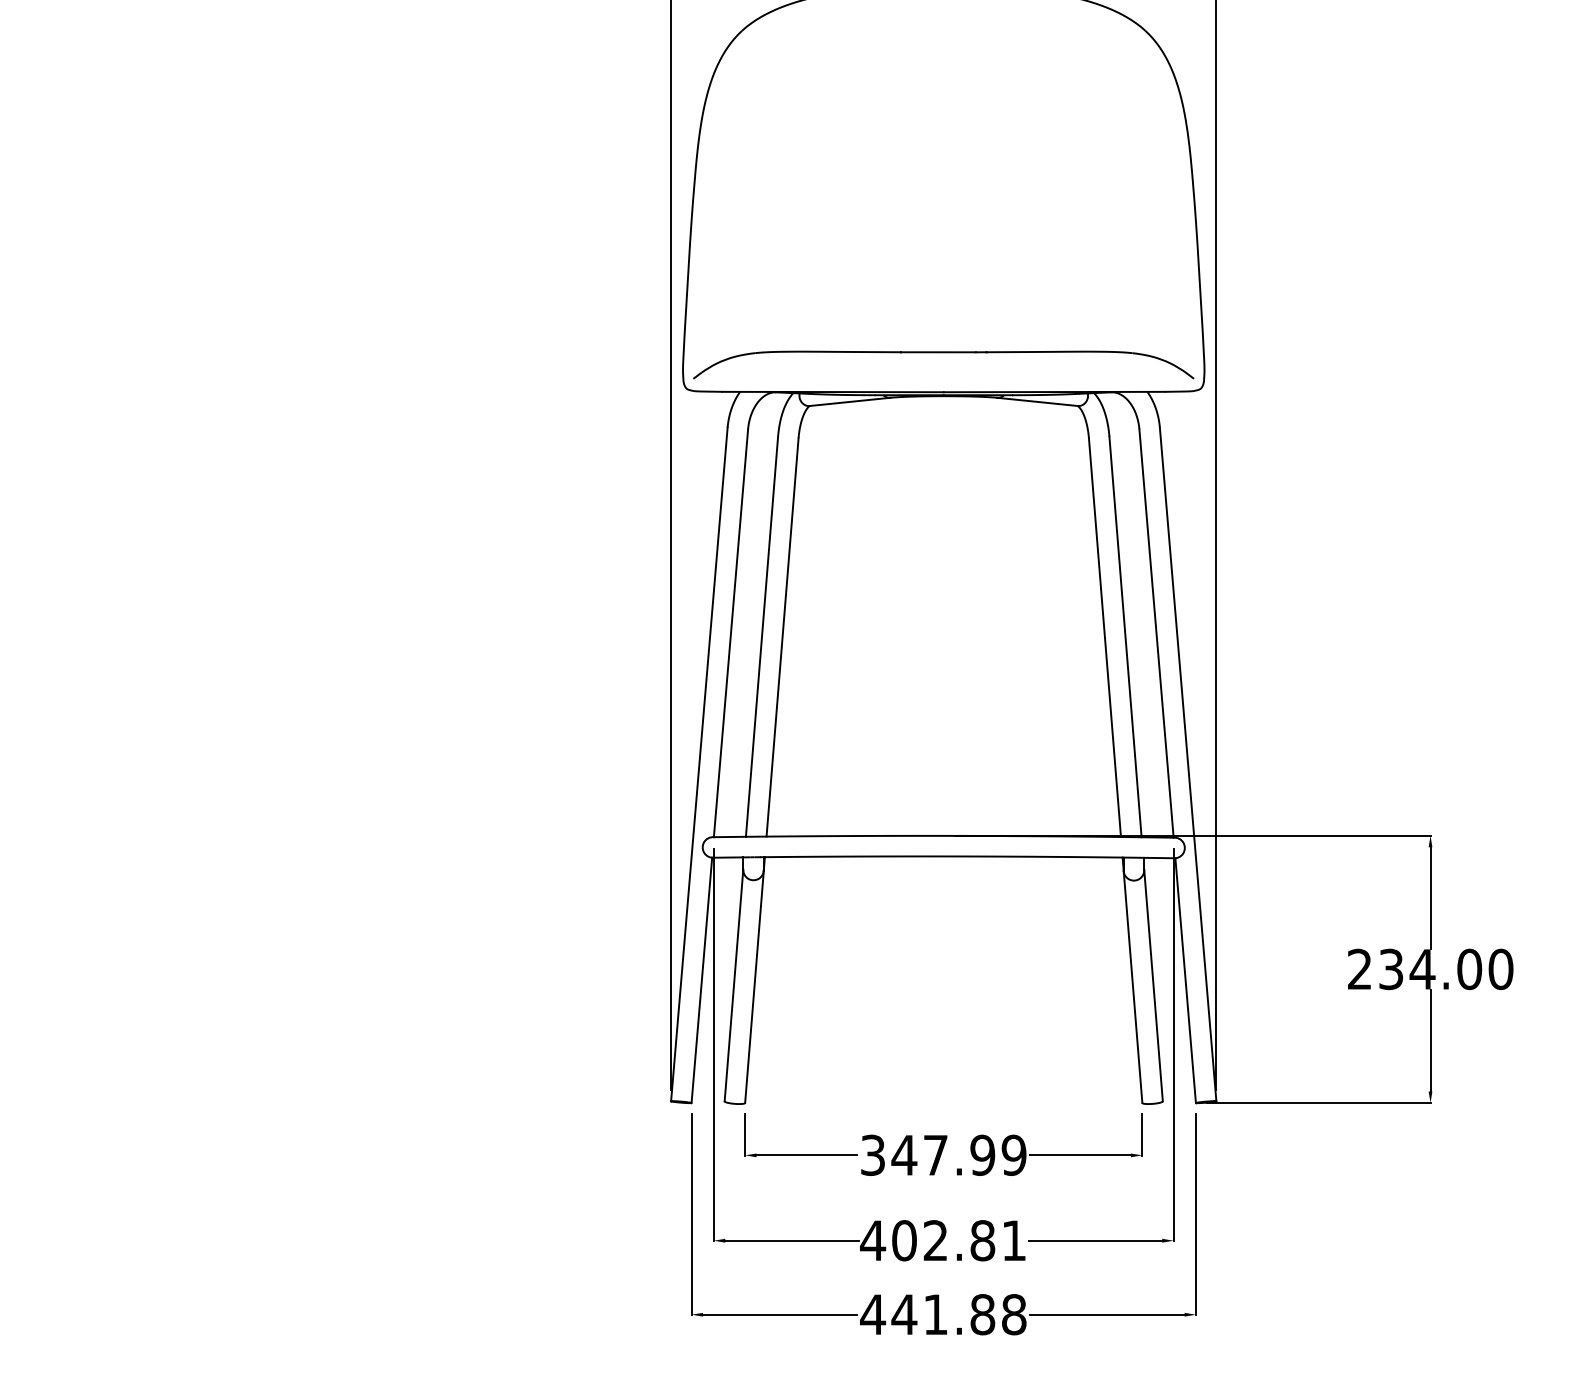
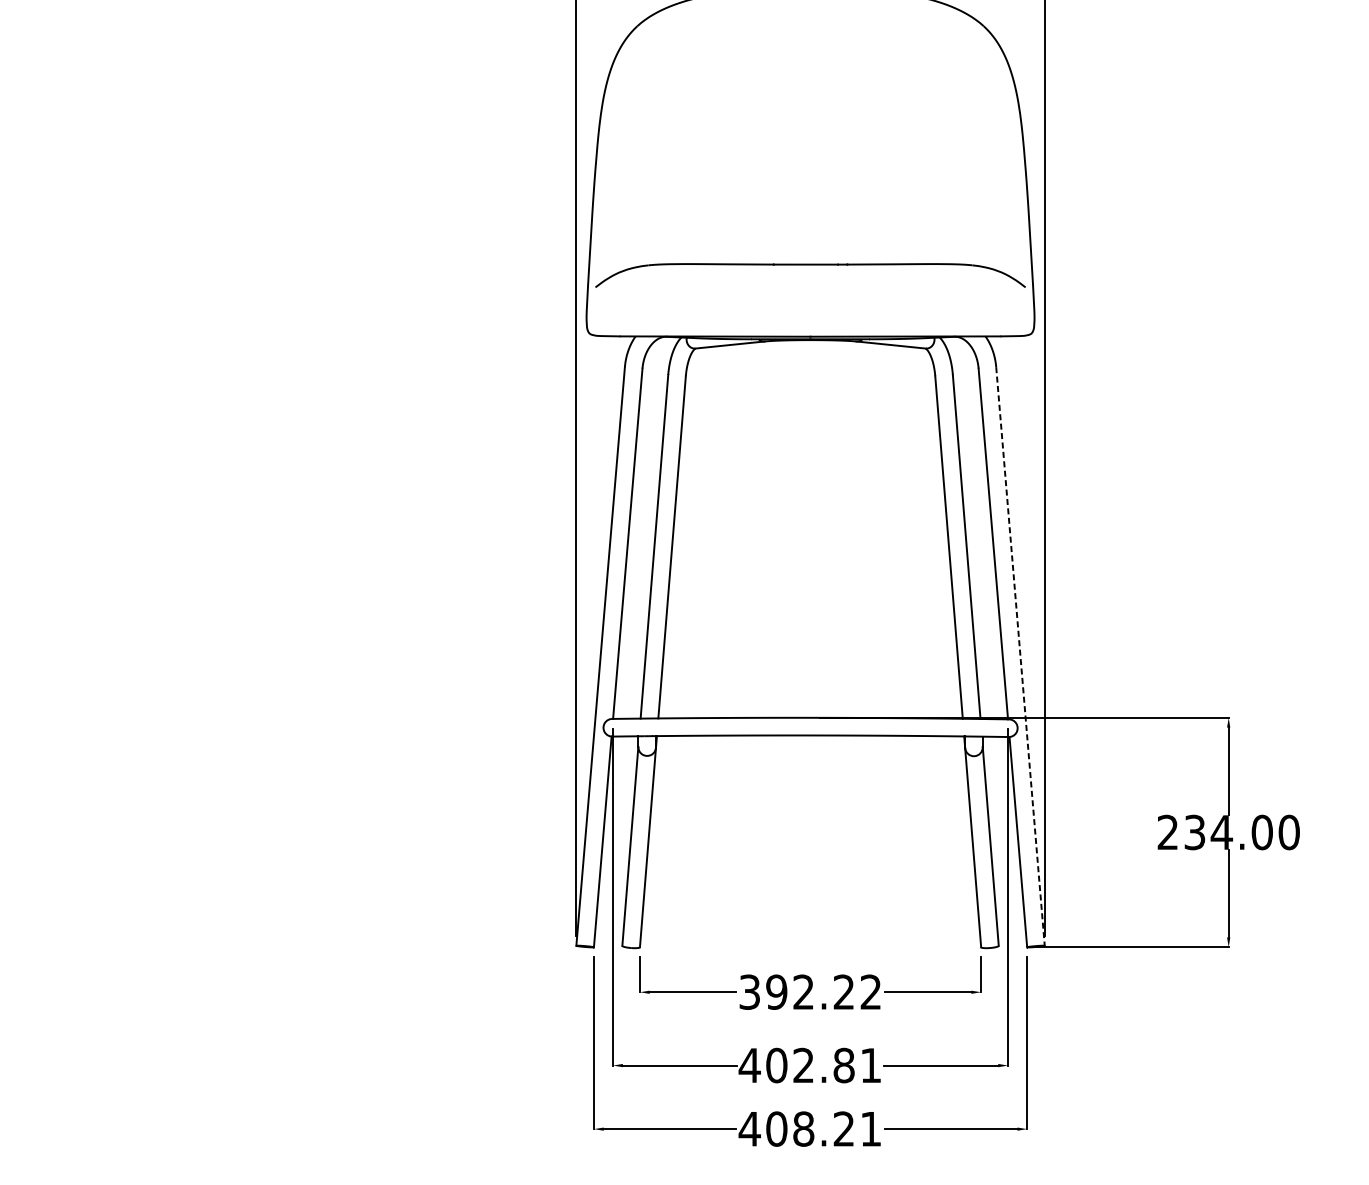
part: (943, 353) -> (810, 265), moved
line: (1188, 764) -> (1020, 656), solid -> dashed
text: (958, 1154) -> (823, 991), 347.99 -> 392.22
text: (958, 1314) -> (823, 1128), 441.88 -> 408.21

